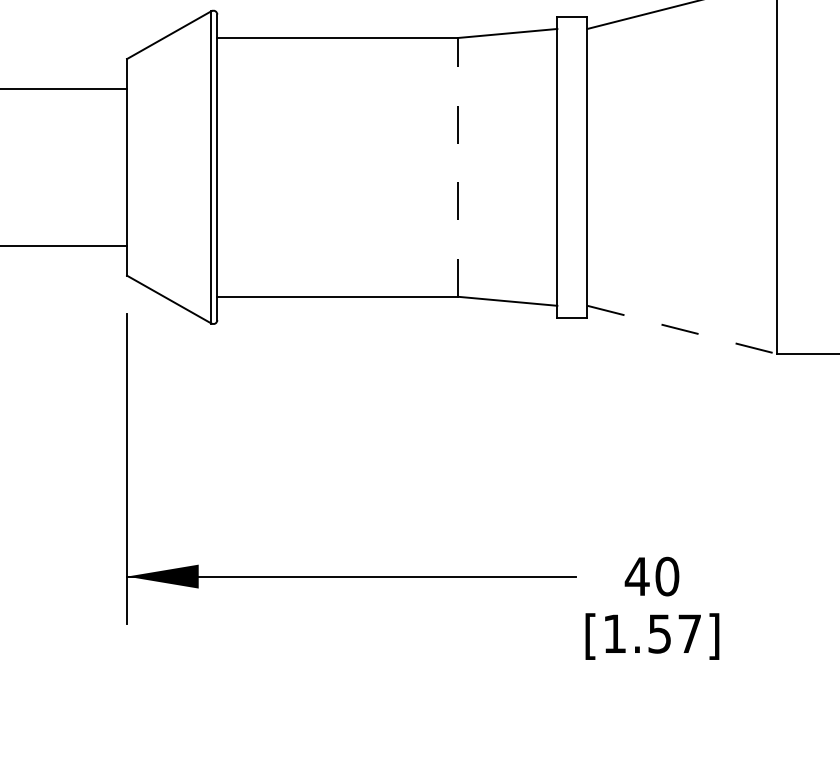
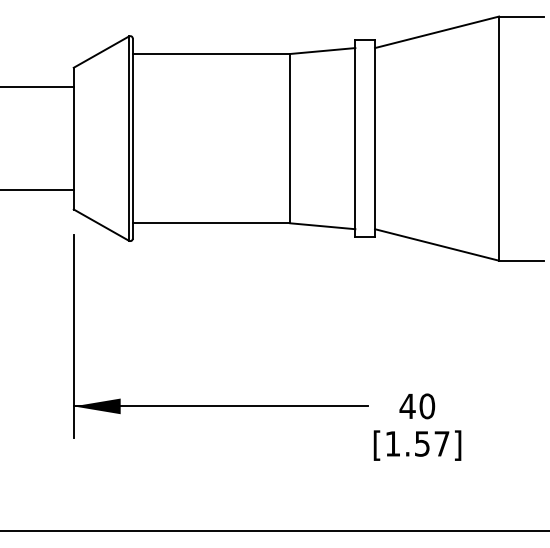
line: (458, 167) -> (290, 138), dashed -> solid
line: (682, 329) -> (437, 244), dashed -> solid

